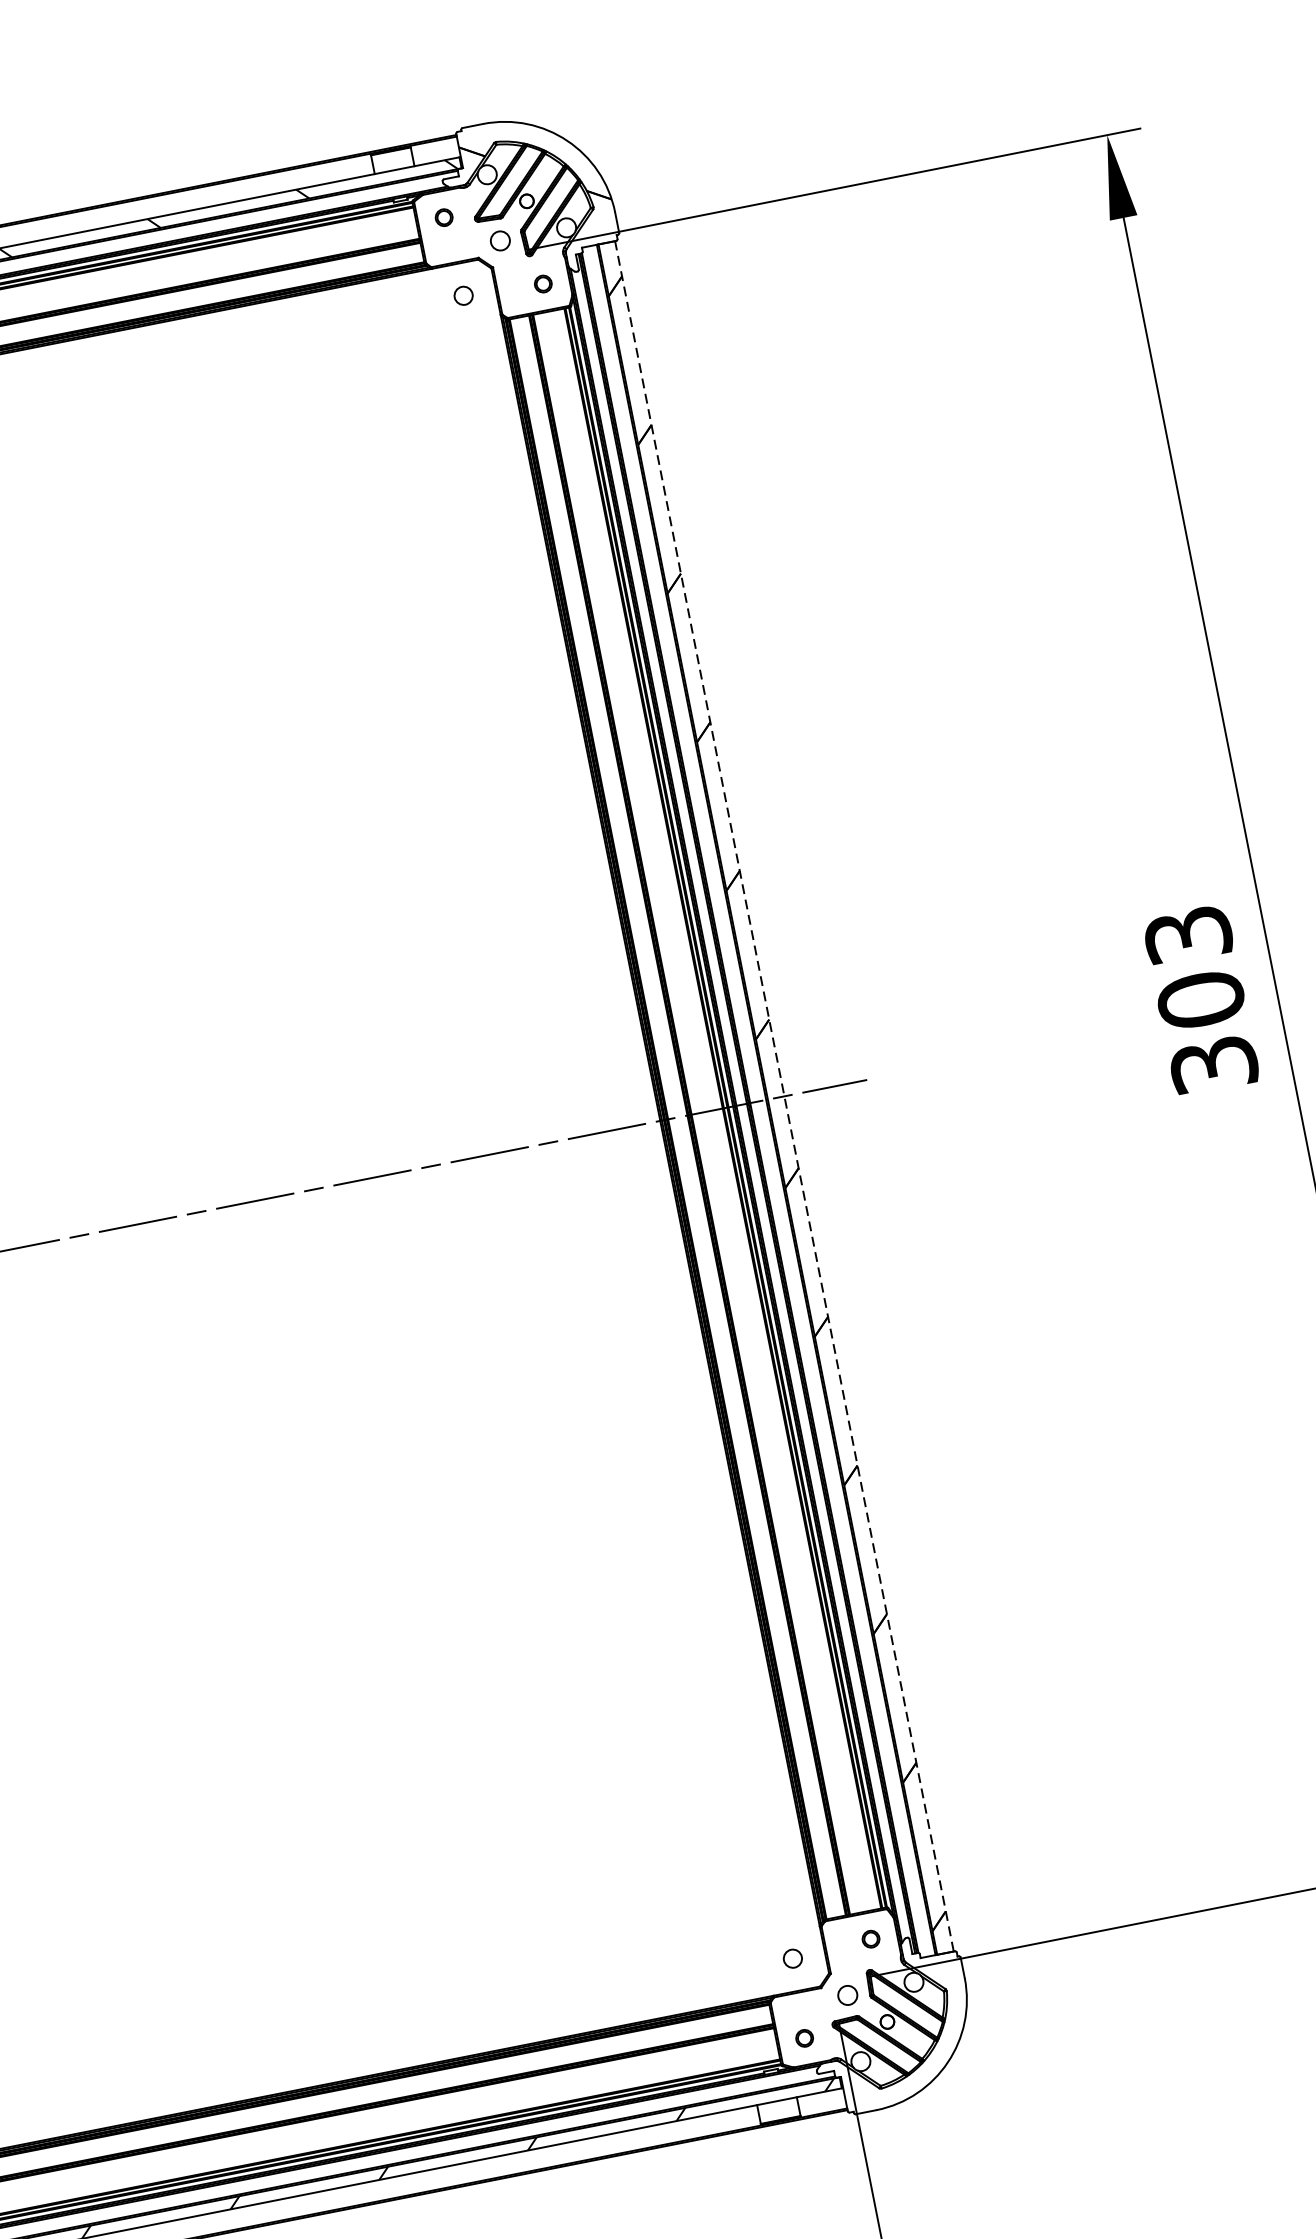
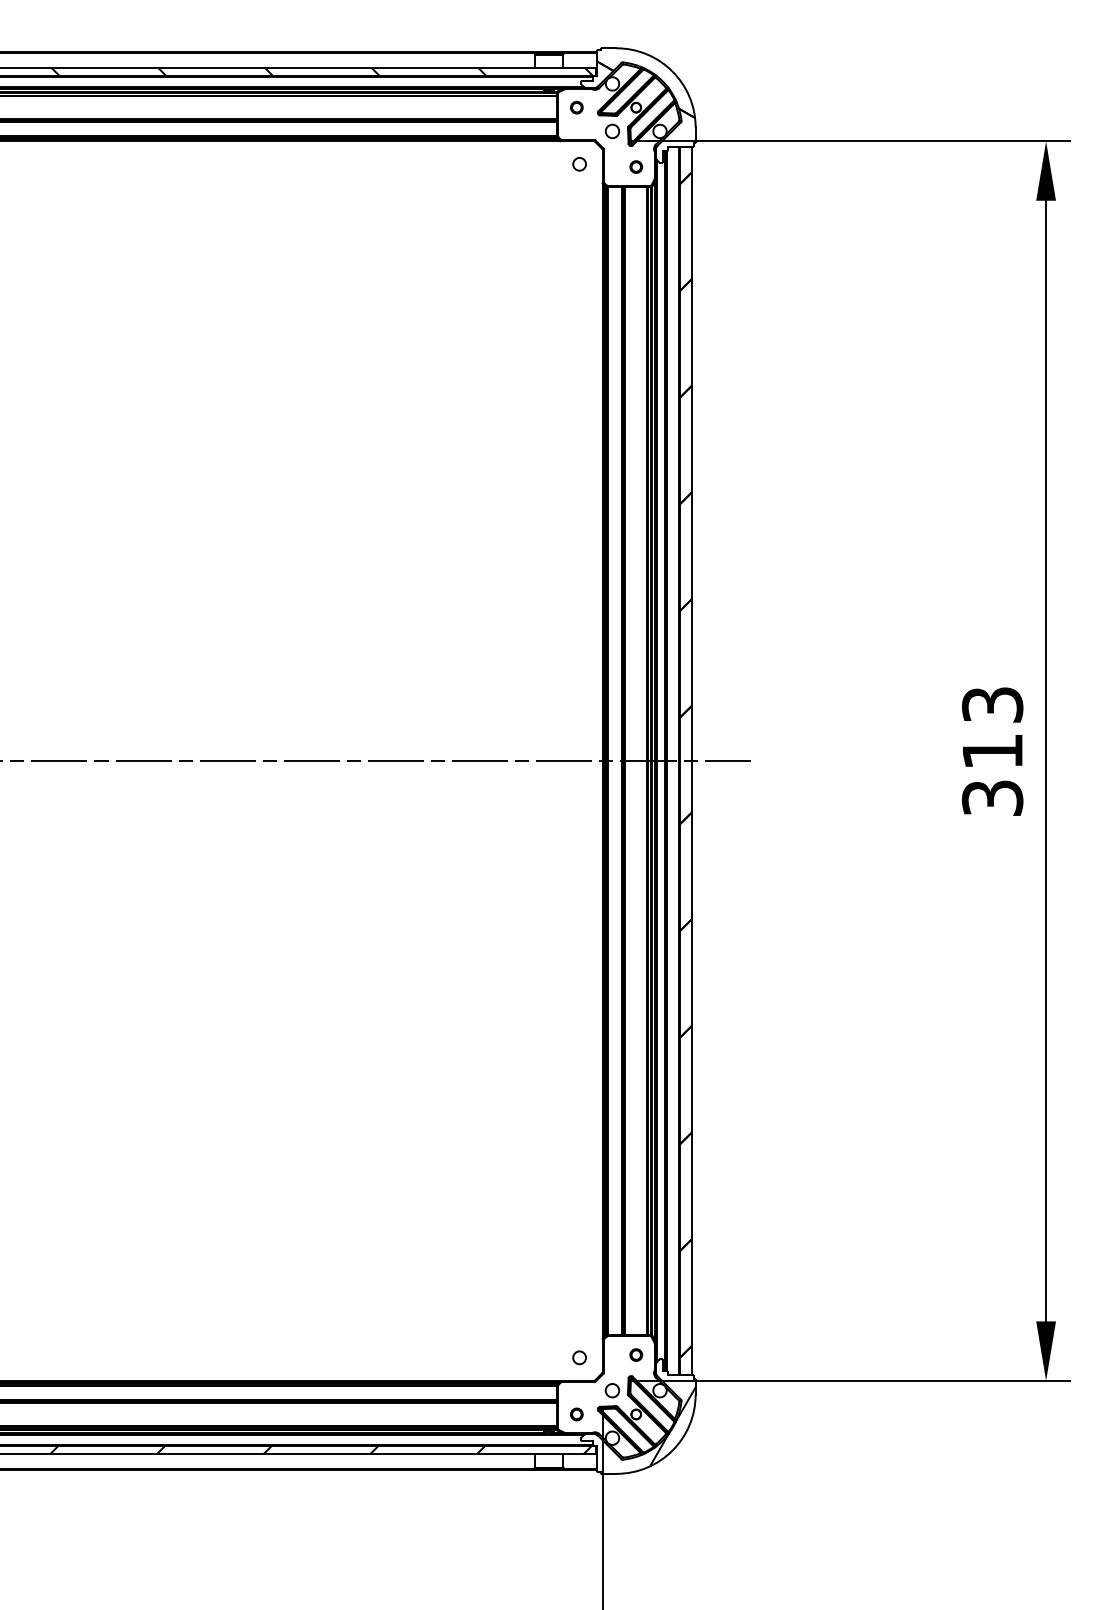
text: (1200, 1000) -> (992, 751), 303 -> 313
line: (784, 1096) -> (691, 761), dashed -> solid
hatch: (941, 2028) -> (672, 1426), added

